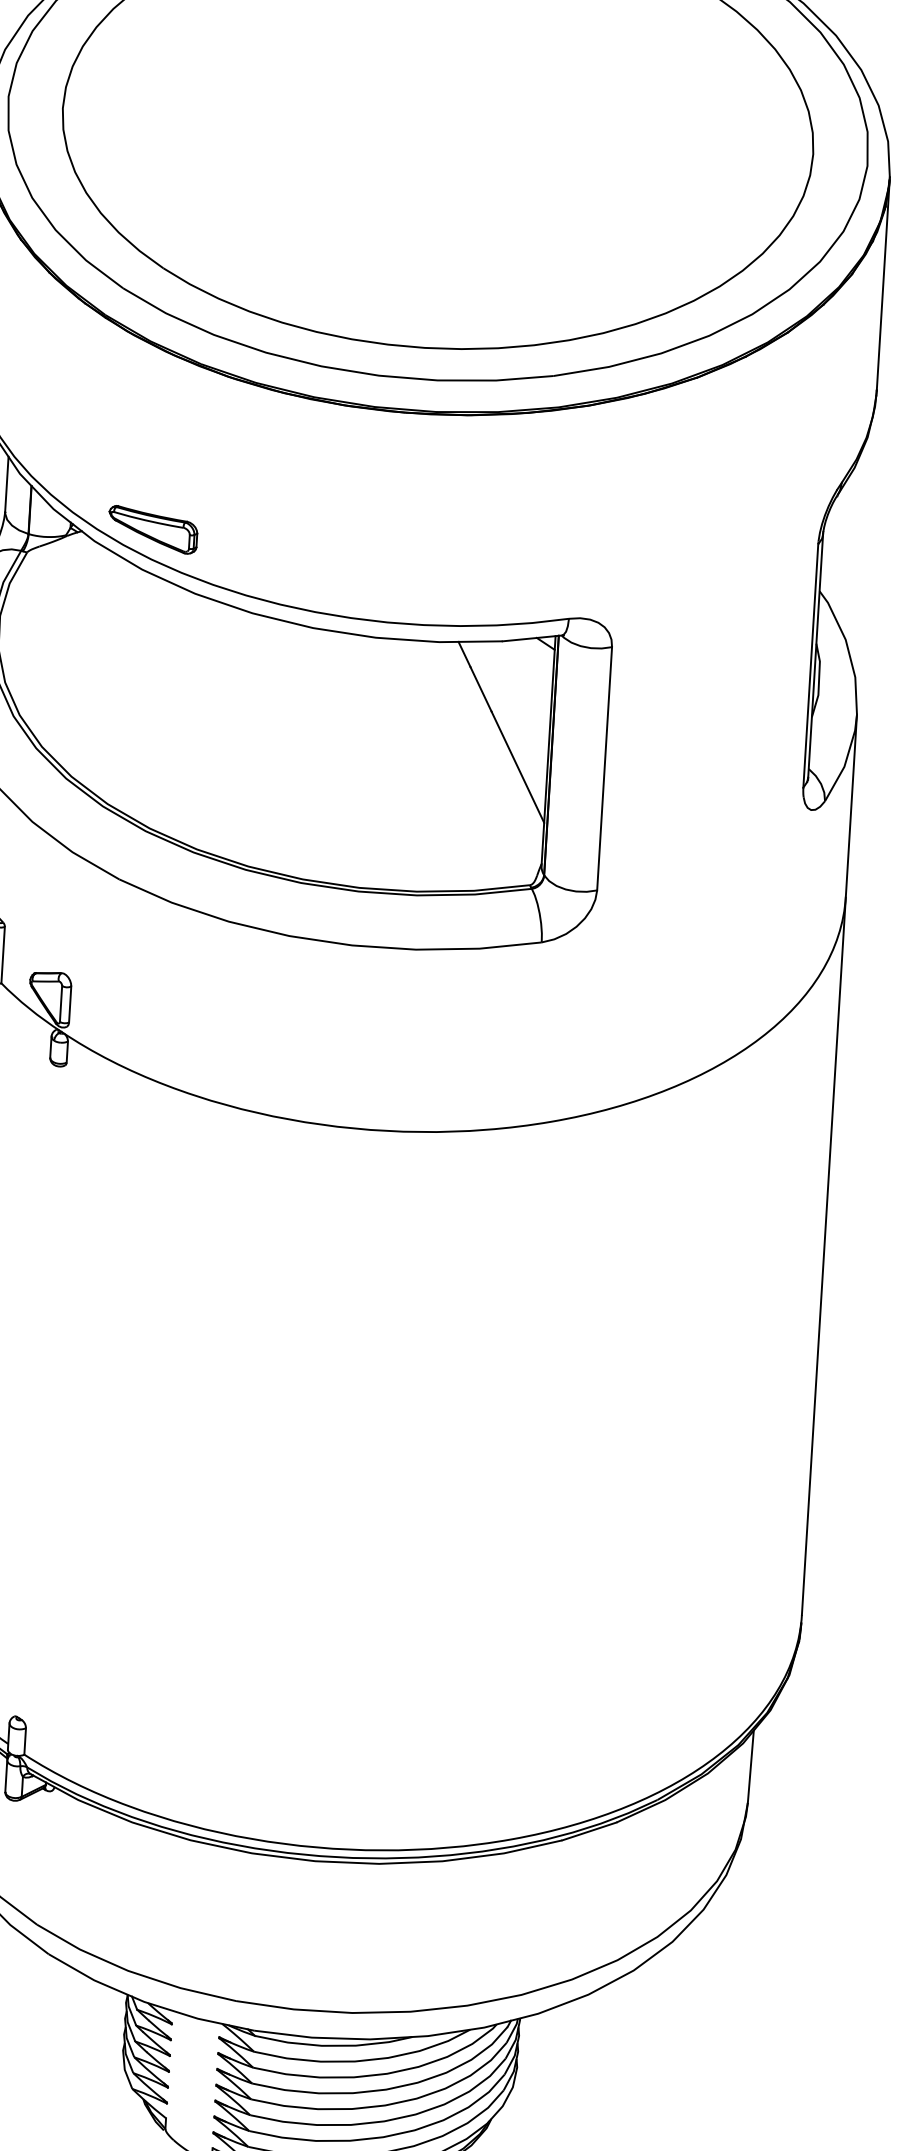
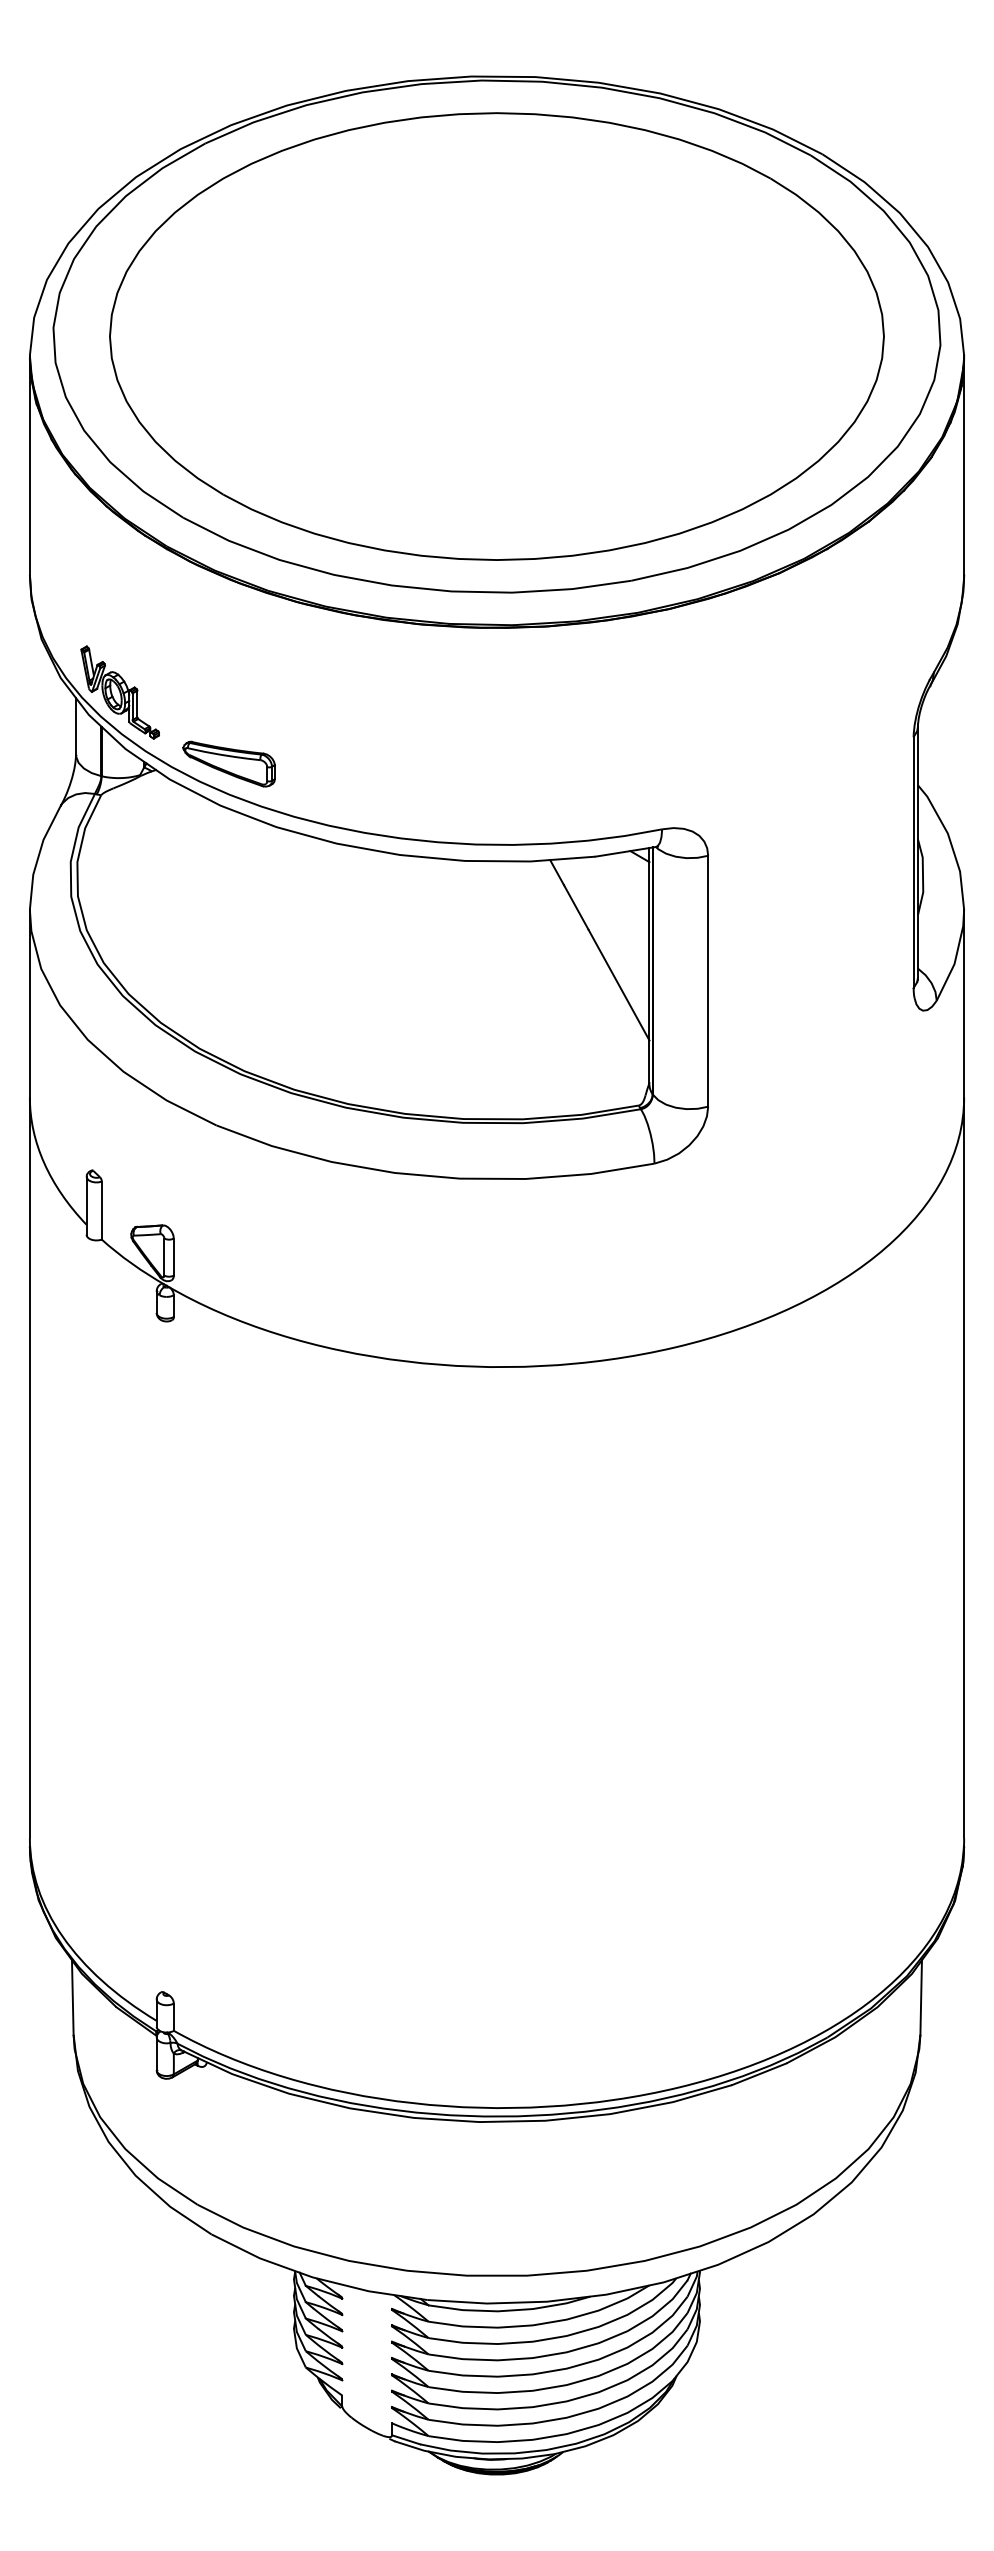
part: (50, 453) -> (119, 692), added

